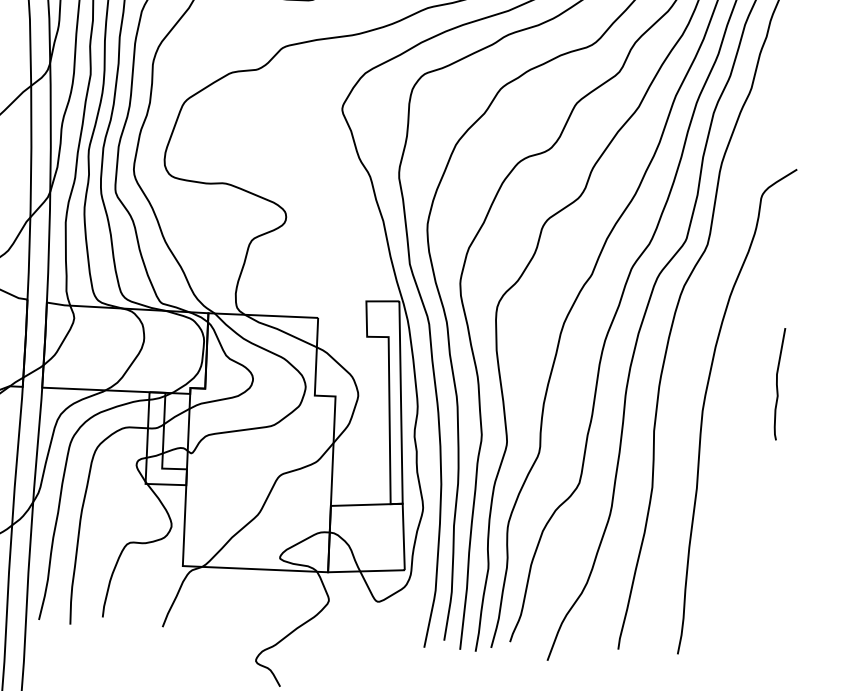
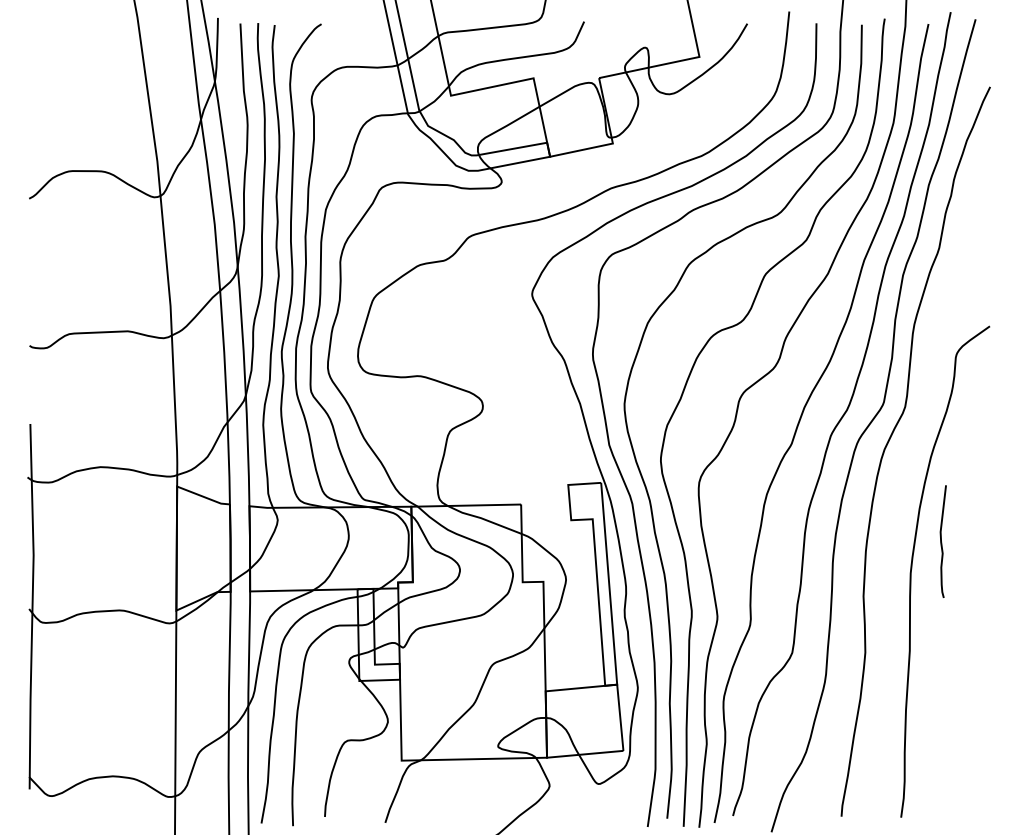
curve: (777, 383) -> (941, 541), moved

